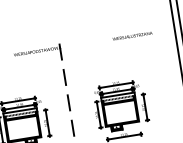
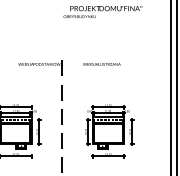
text: (132, 36) -> (101, 64), moved

